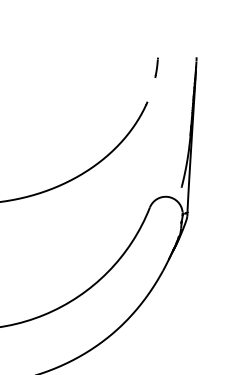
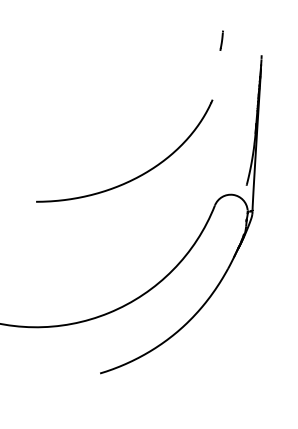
line: (156, 67) -> (221, 40), moved

